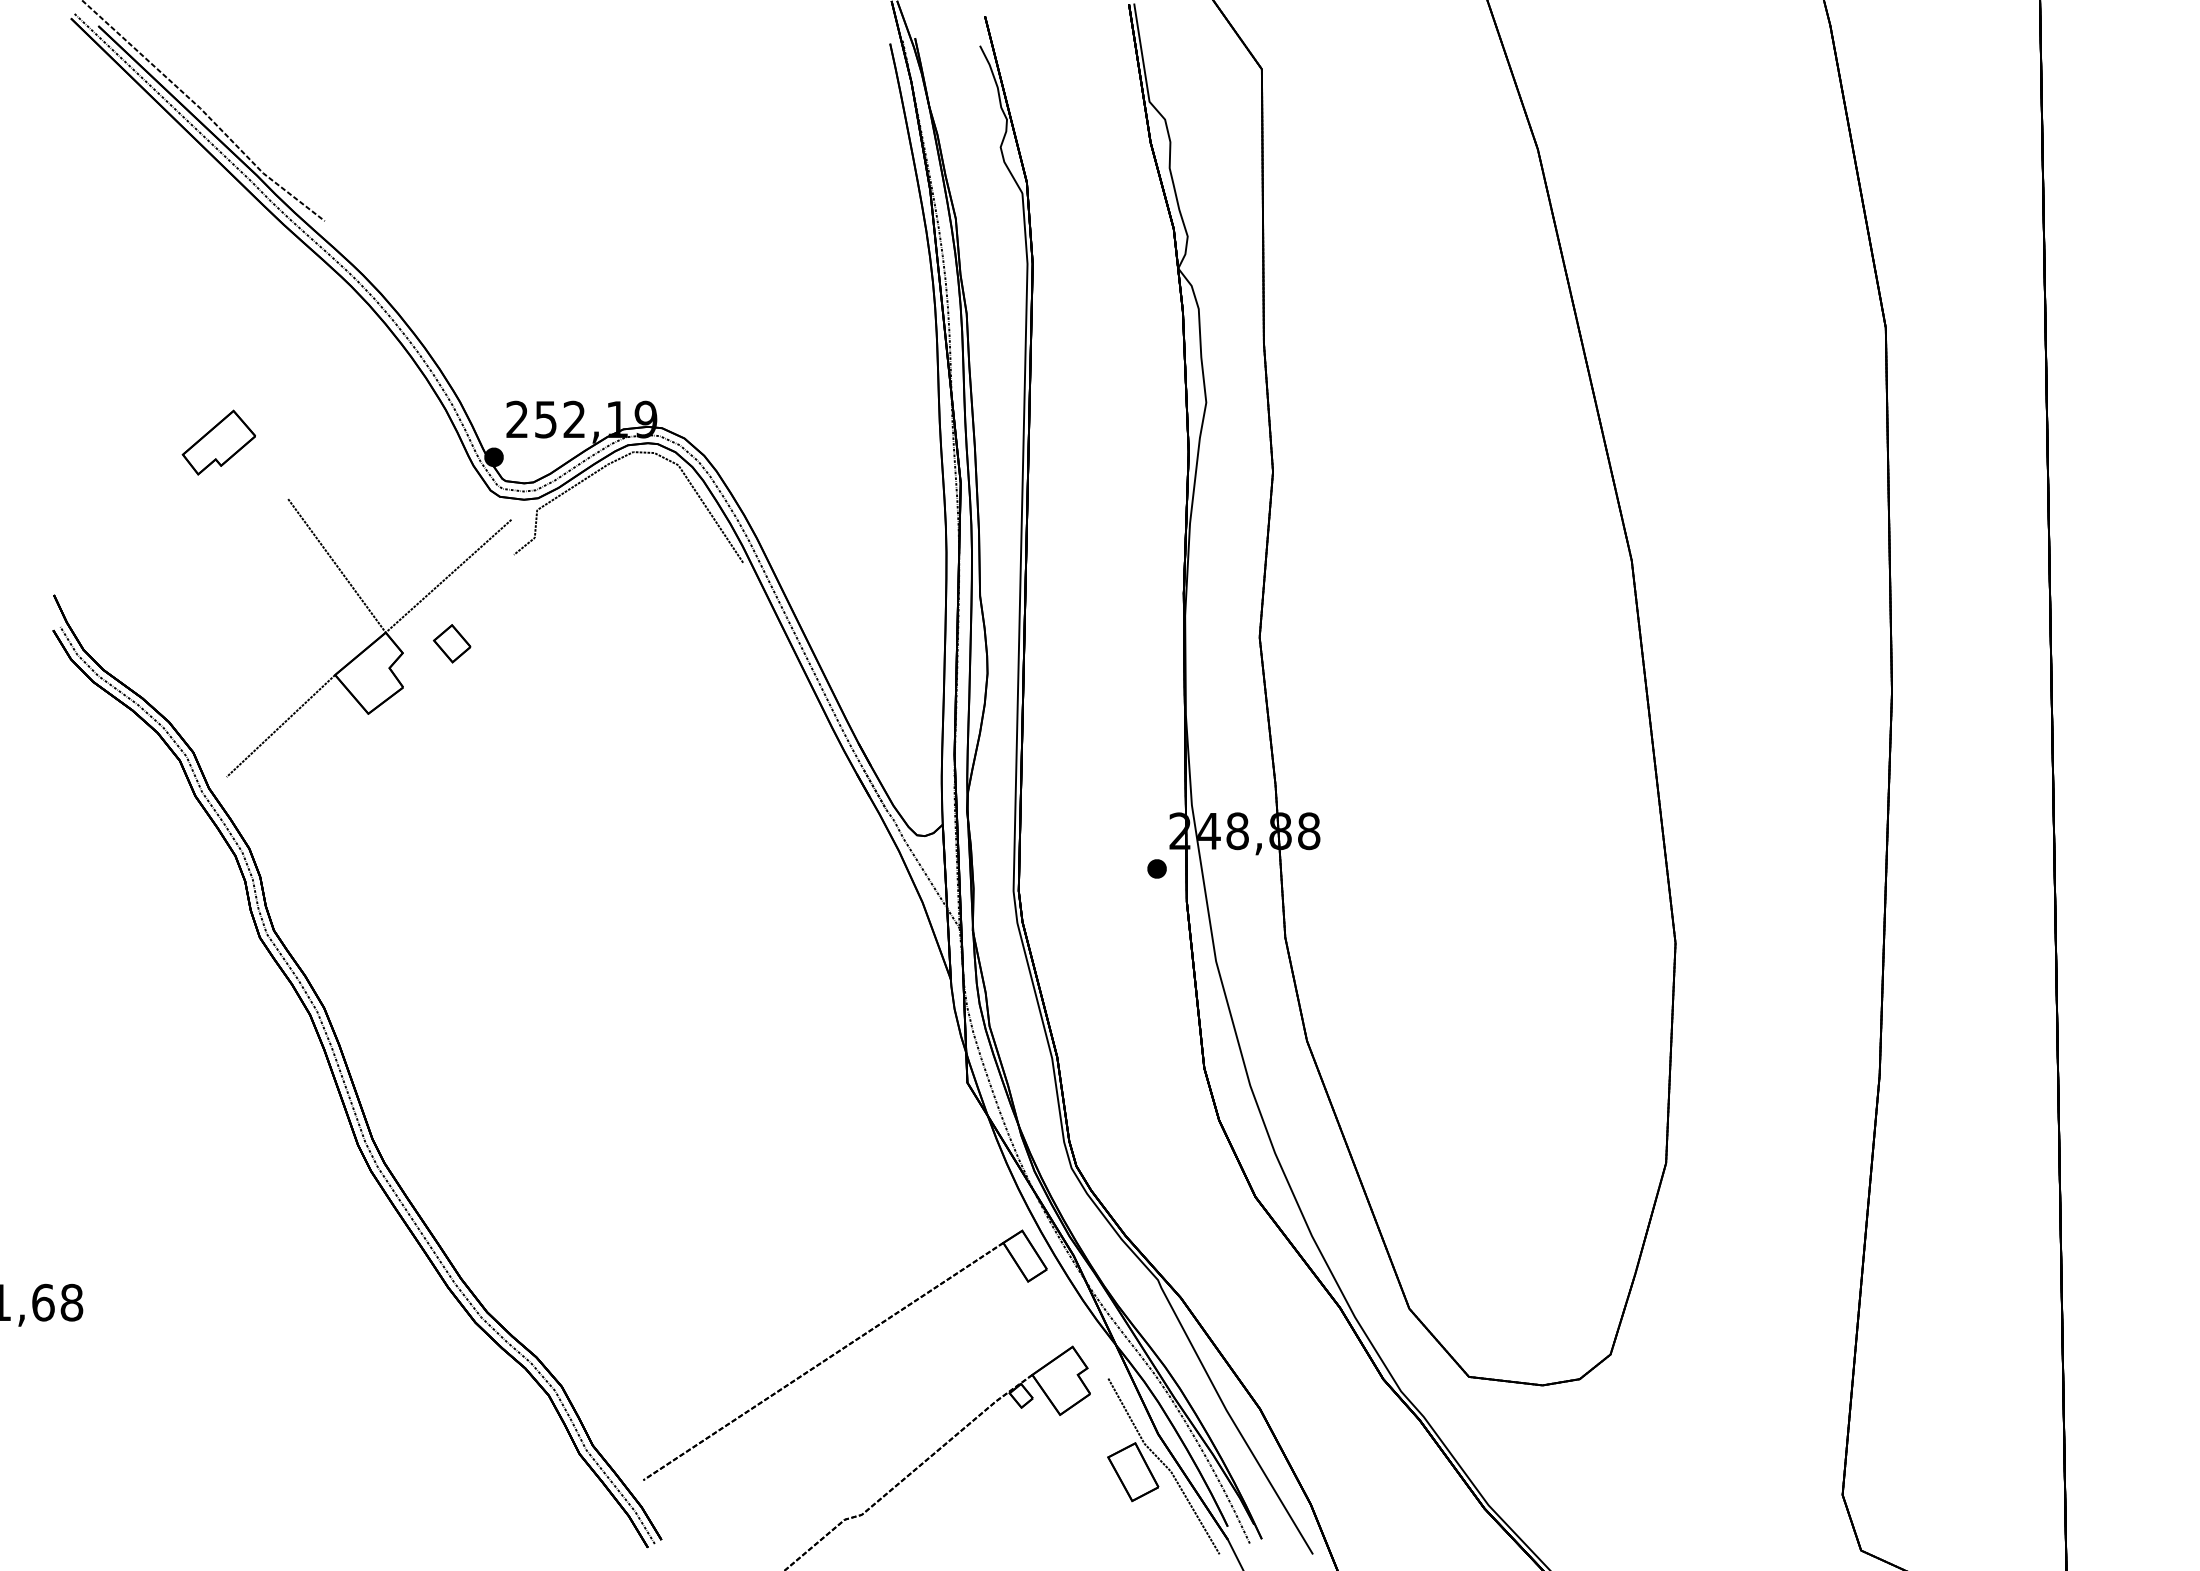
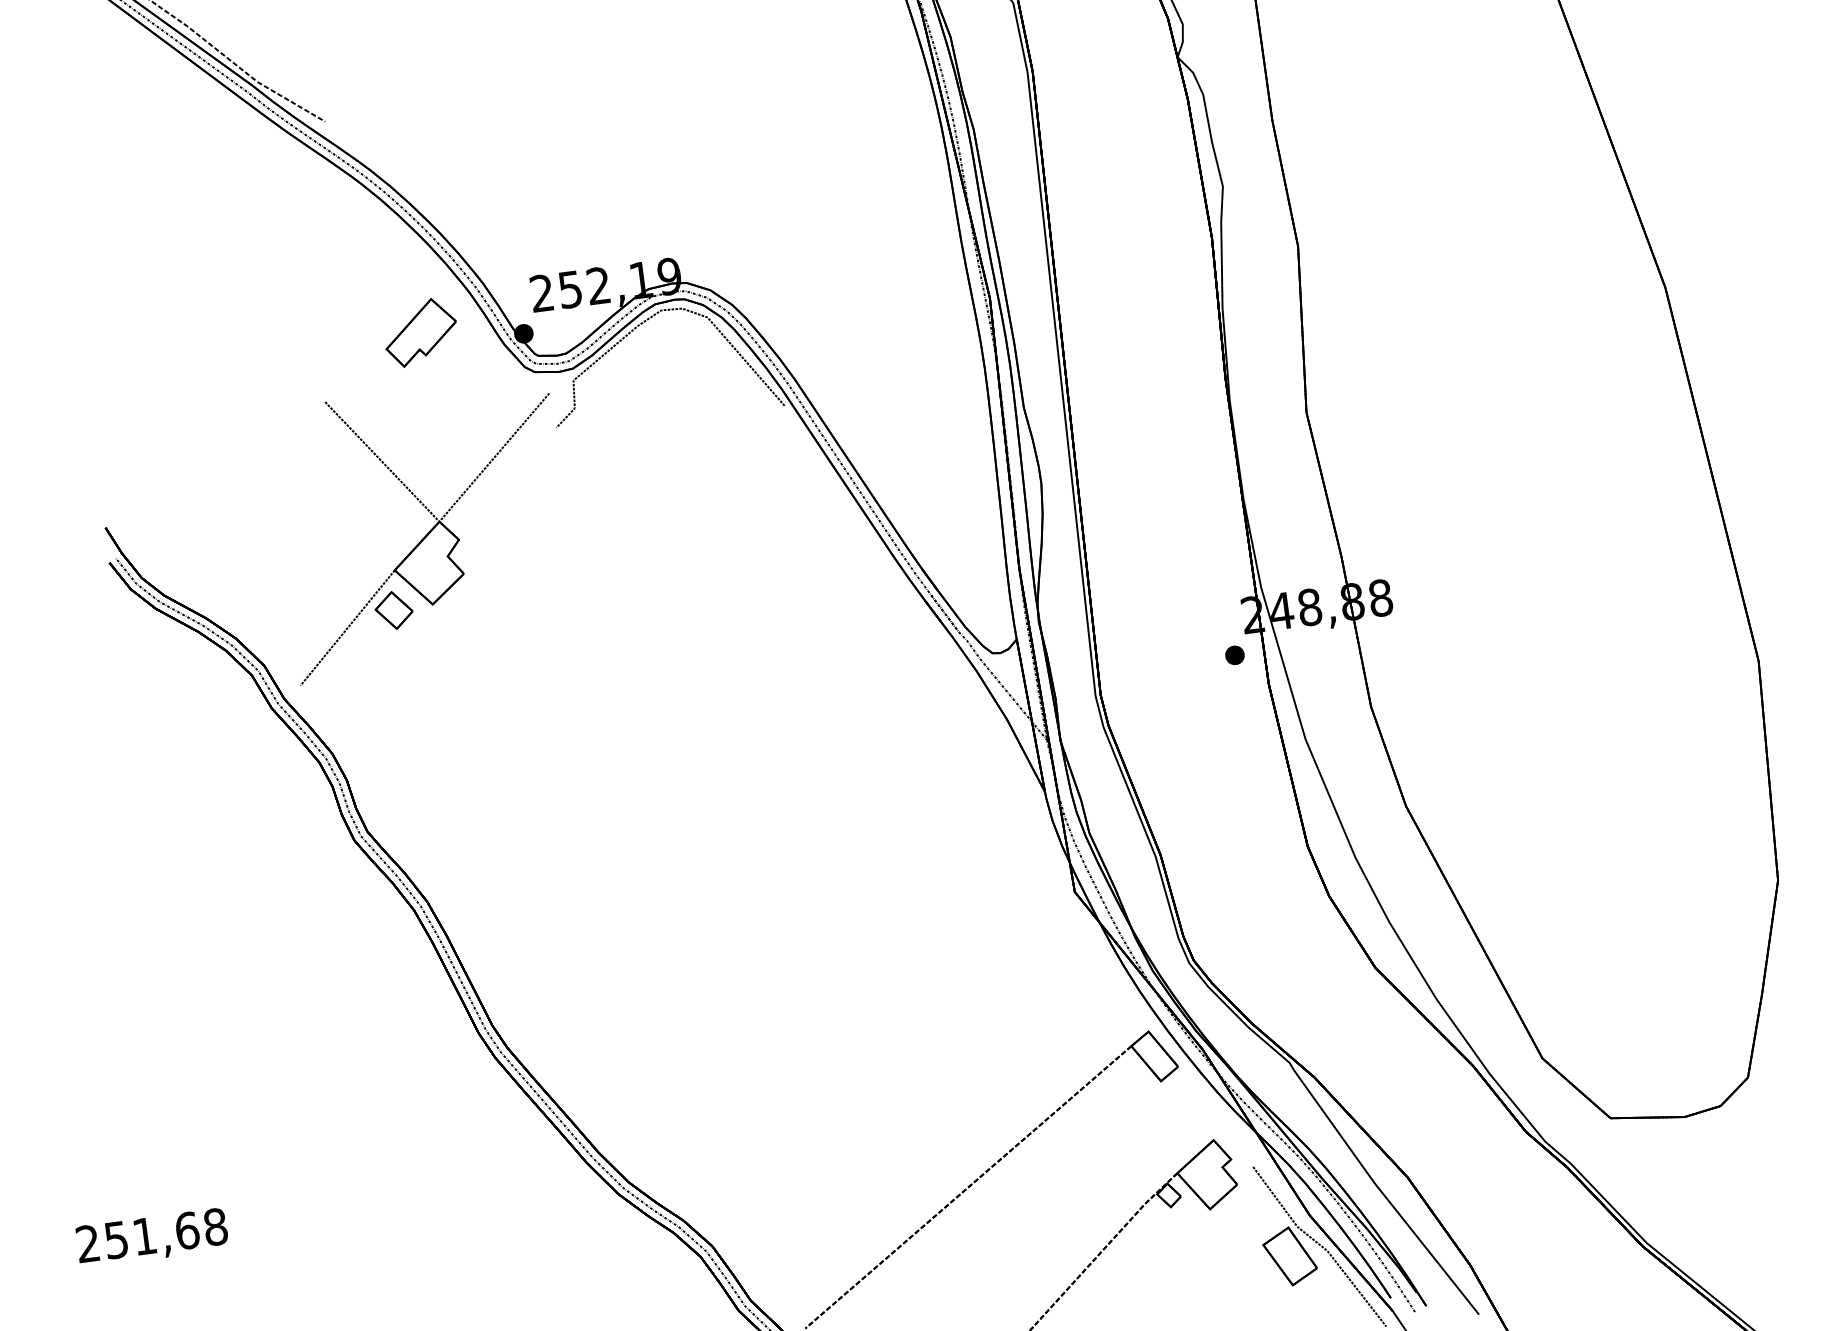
part: (218, 442) -> (420, 332), moved
part: (452, 643) -> (394, 610), moved

